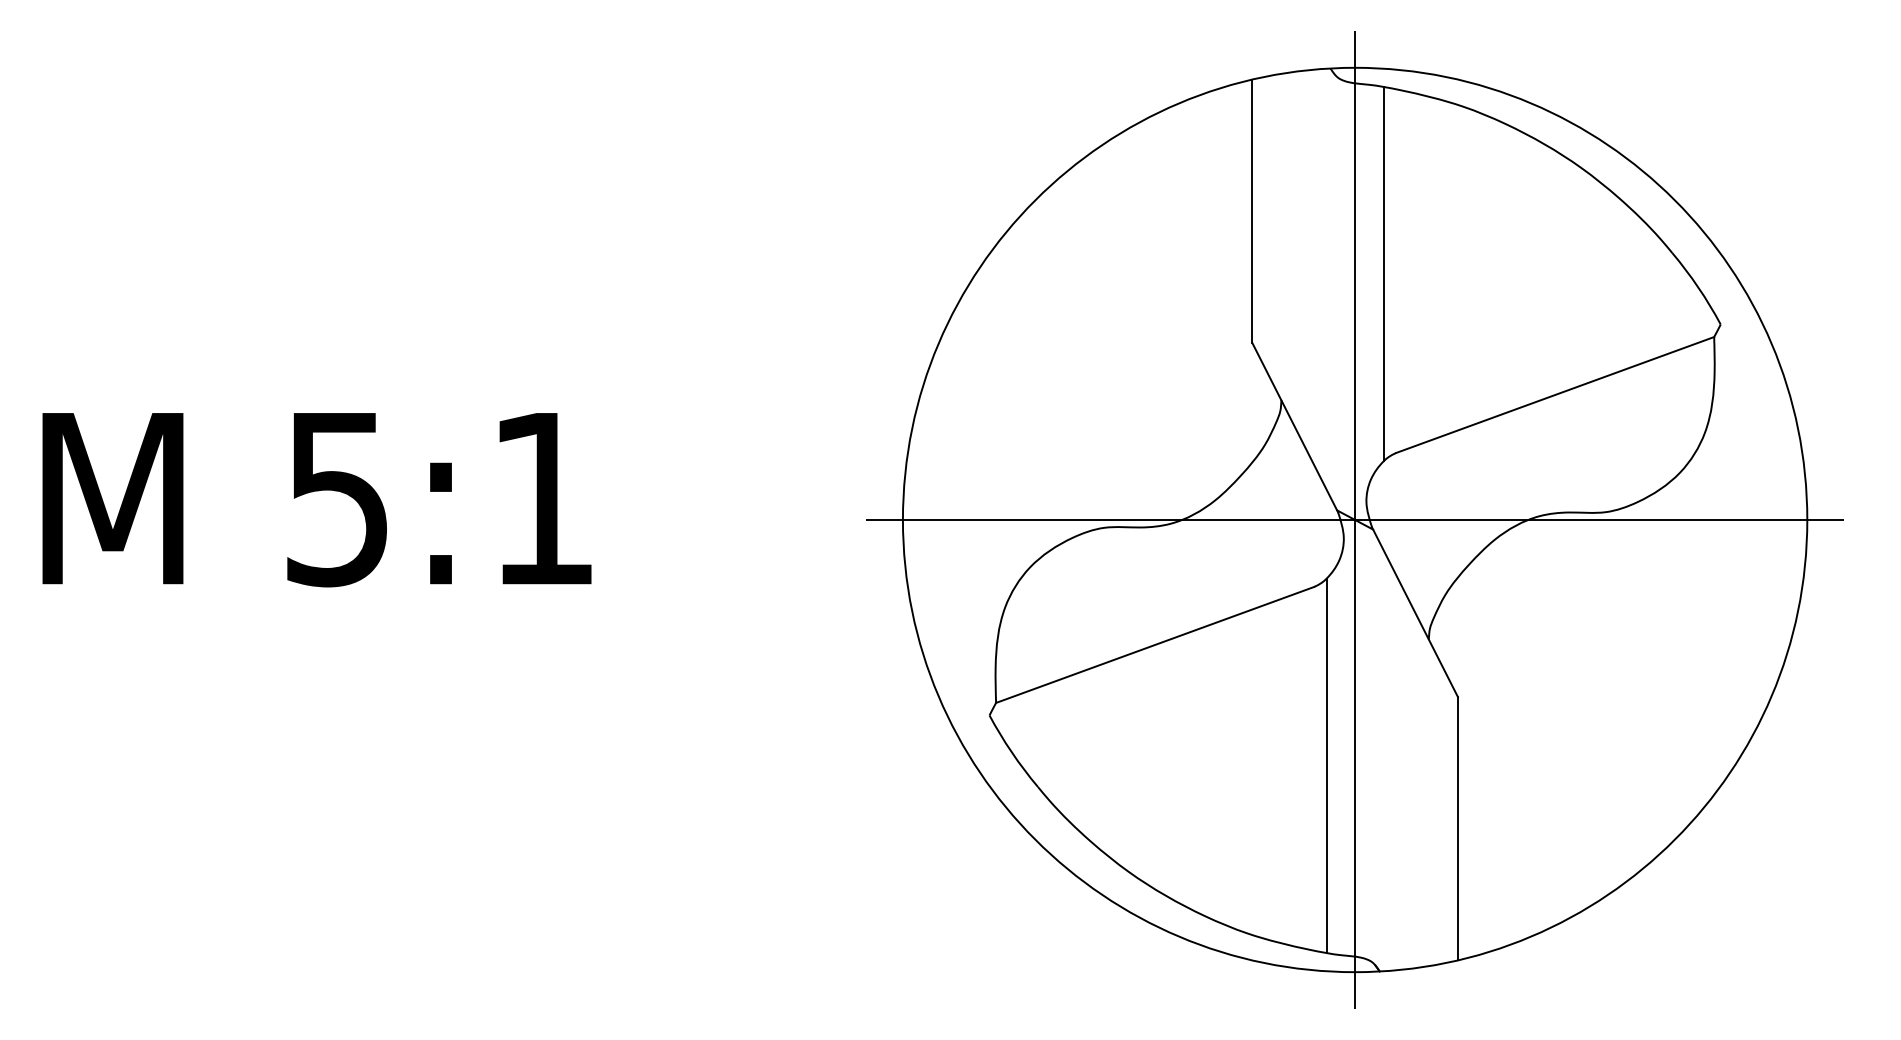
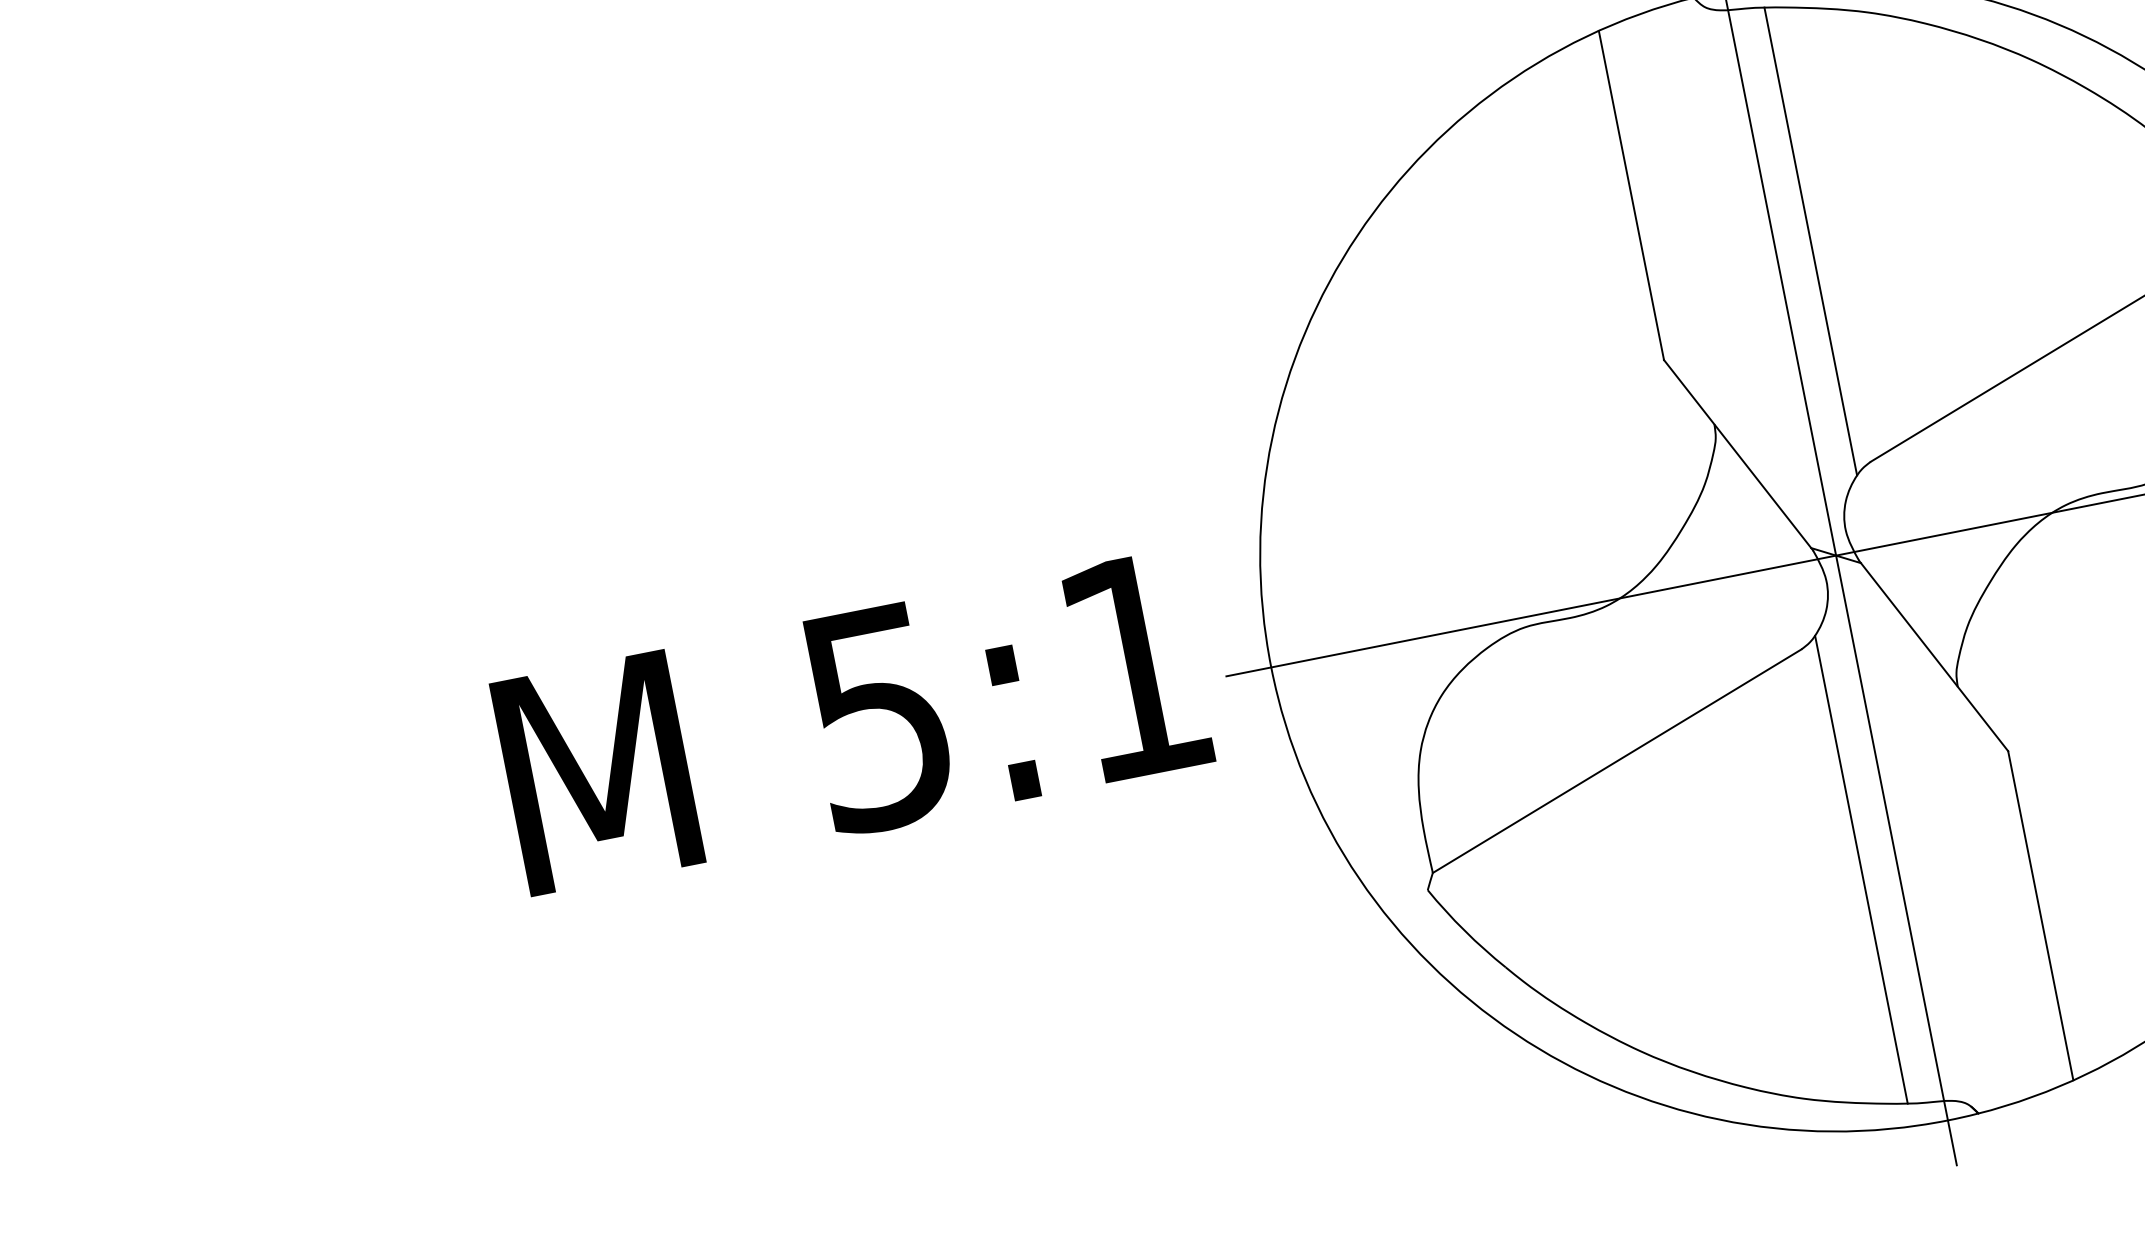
text: (316, 500) -> (852, 725), moved

